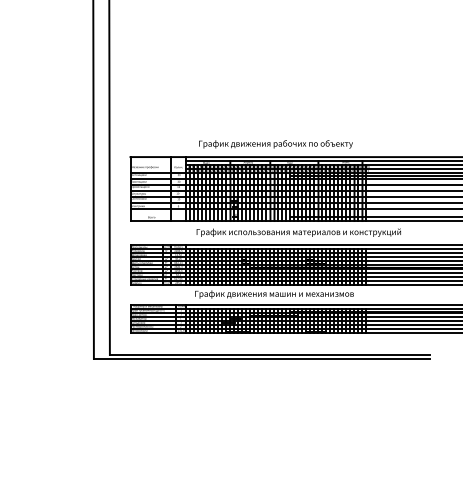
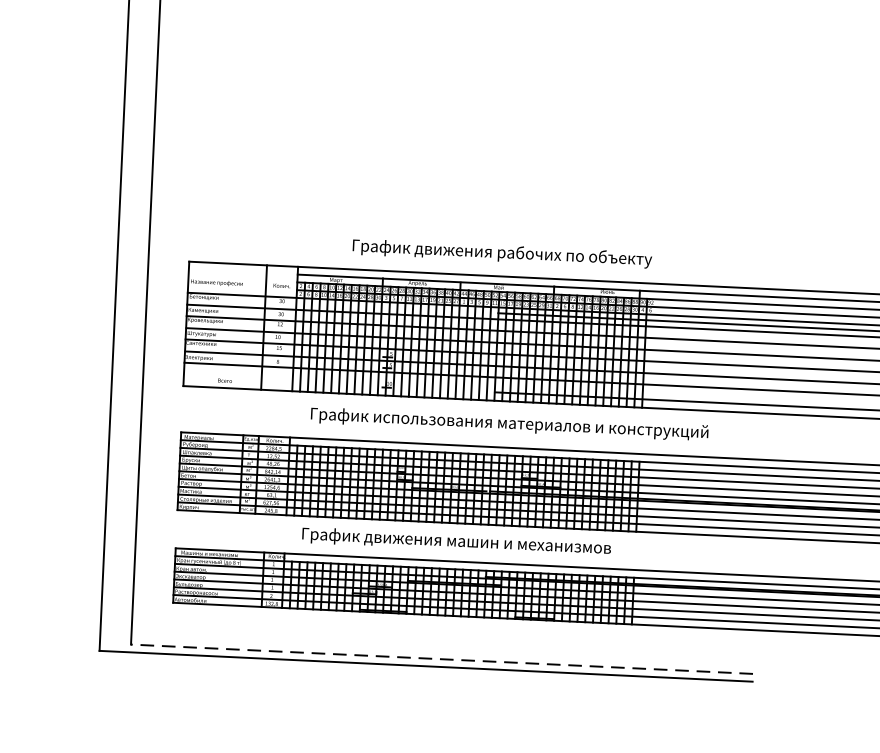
text: (275, 144) -> (501, 253), moved
line: (269, 354) -> (441, 658), solid -> dashed

